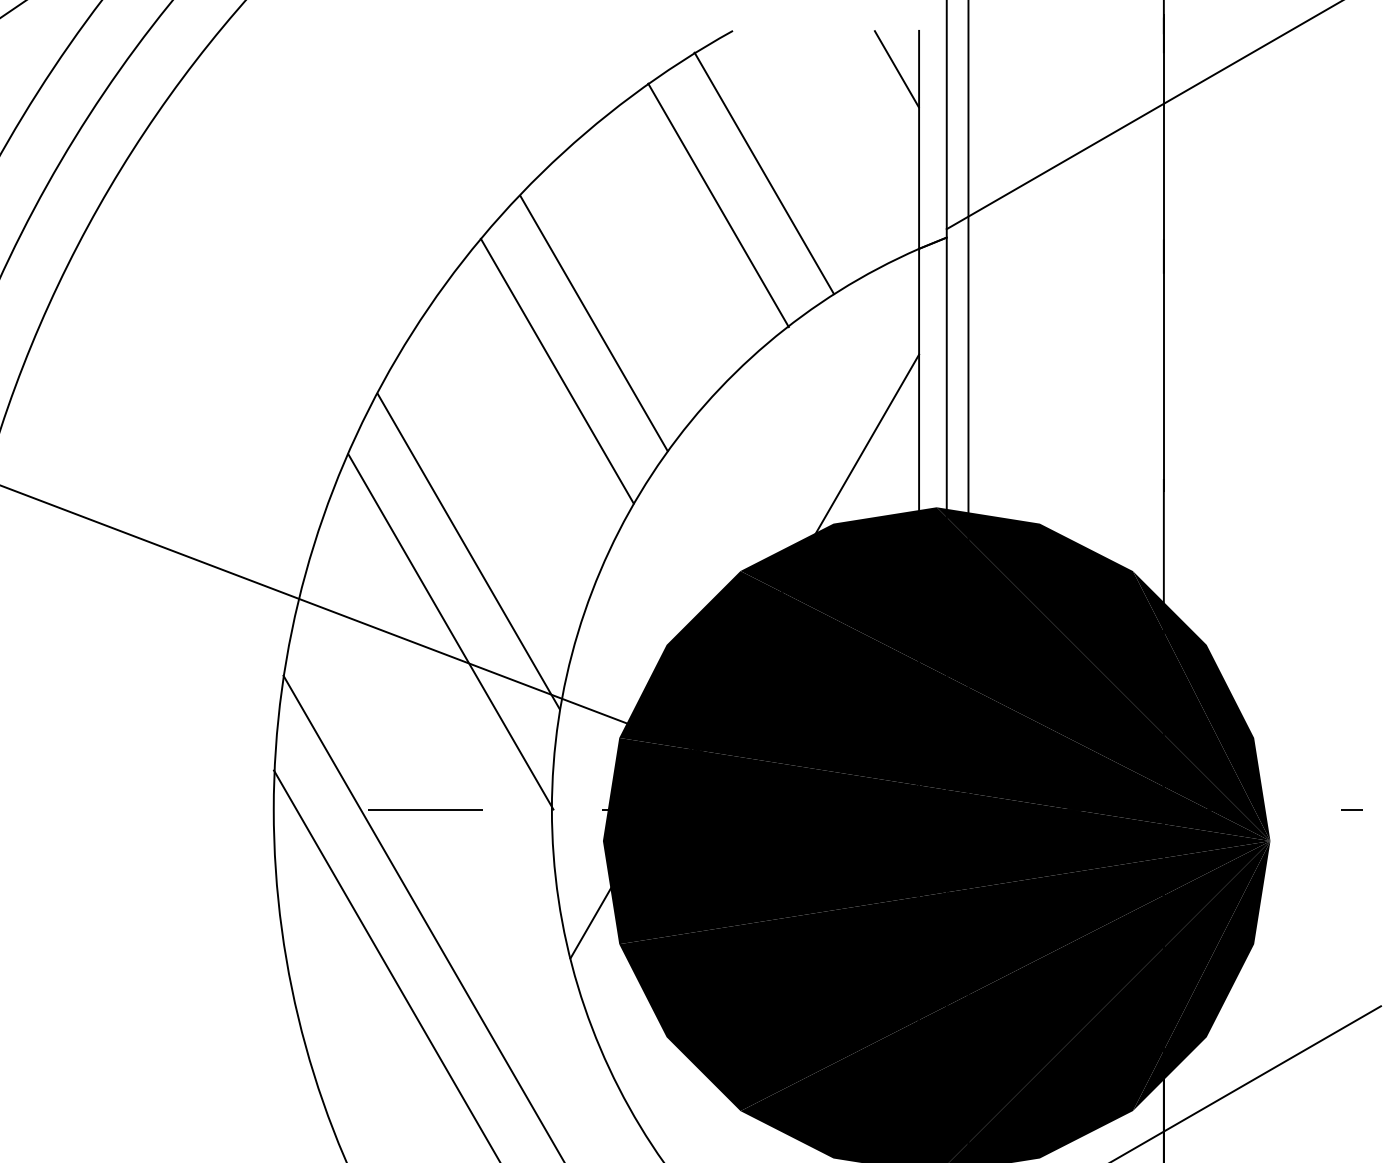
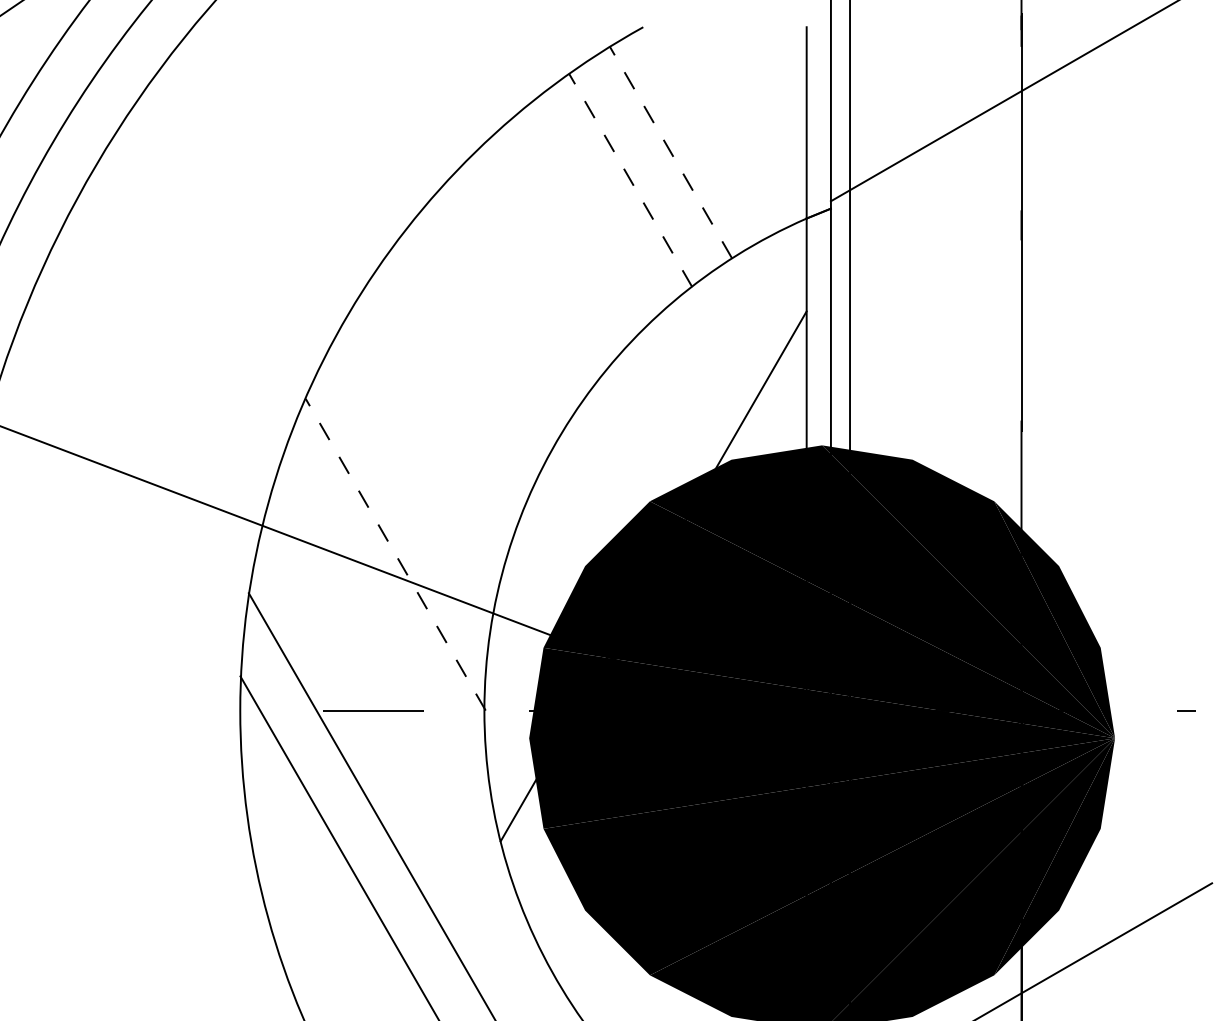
line: (896, 69) -> (786, 61), removed
line: (764, 173) -> (670, 152), solid -> dashed
line: (718, 205) -> (630, 180), solid -> dashed
line: (593, 323) -> (520, 284), removed
line: (556, 370) -> (488, 325), removed
line: (468, 551) -> (411, 484), removed
line: (450, 631) -> (395, 554), solid -> dashed

